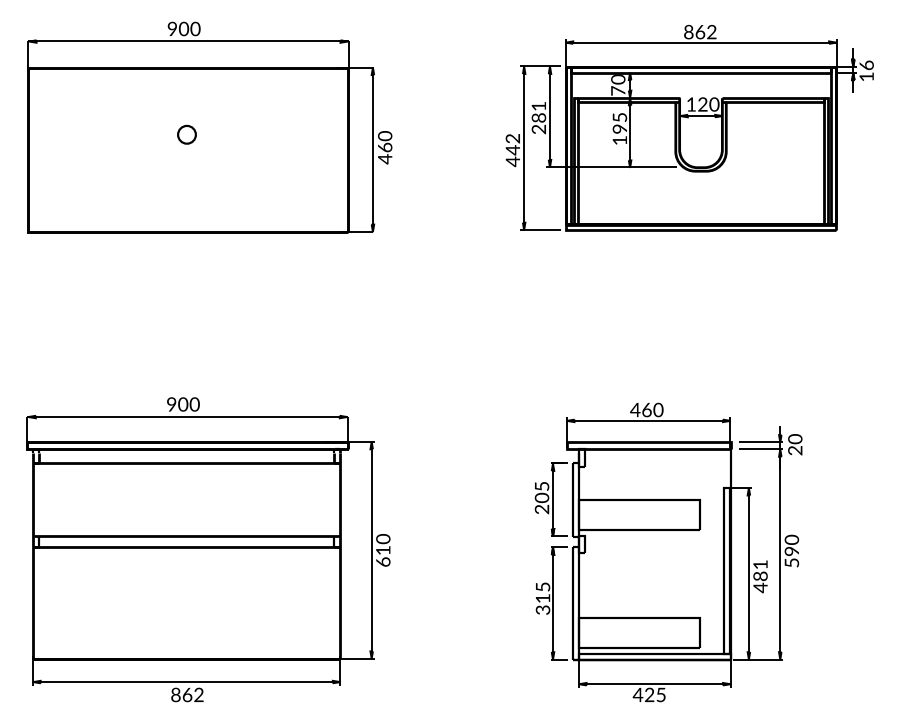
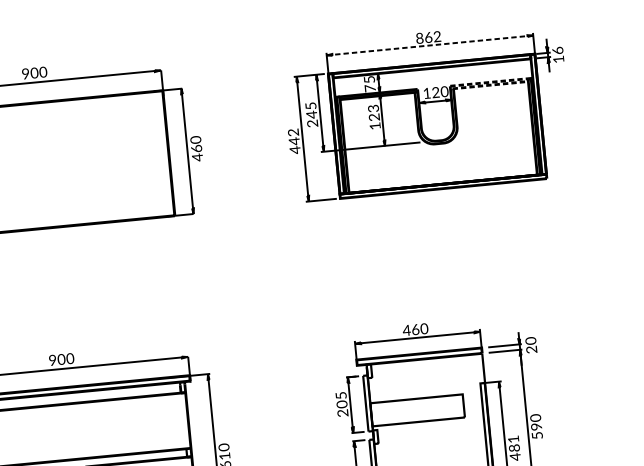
line: (701, 42) -> (430, 45), solid -> dashed
text: (618, 79) -> (369, 79), 70 -> 75
line: (824, 99) -> (528, 79), solid -> dashed
text: (538, 112) -> (311, 110), 281 -> 245
text: (619, 123) -> (373, 113), 195 -> 123
part: (186, 134) -> (44, 153), removed

